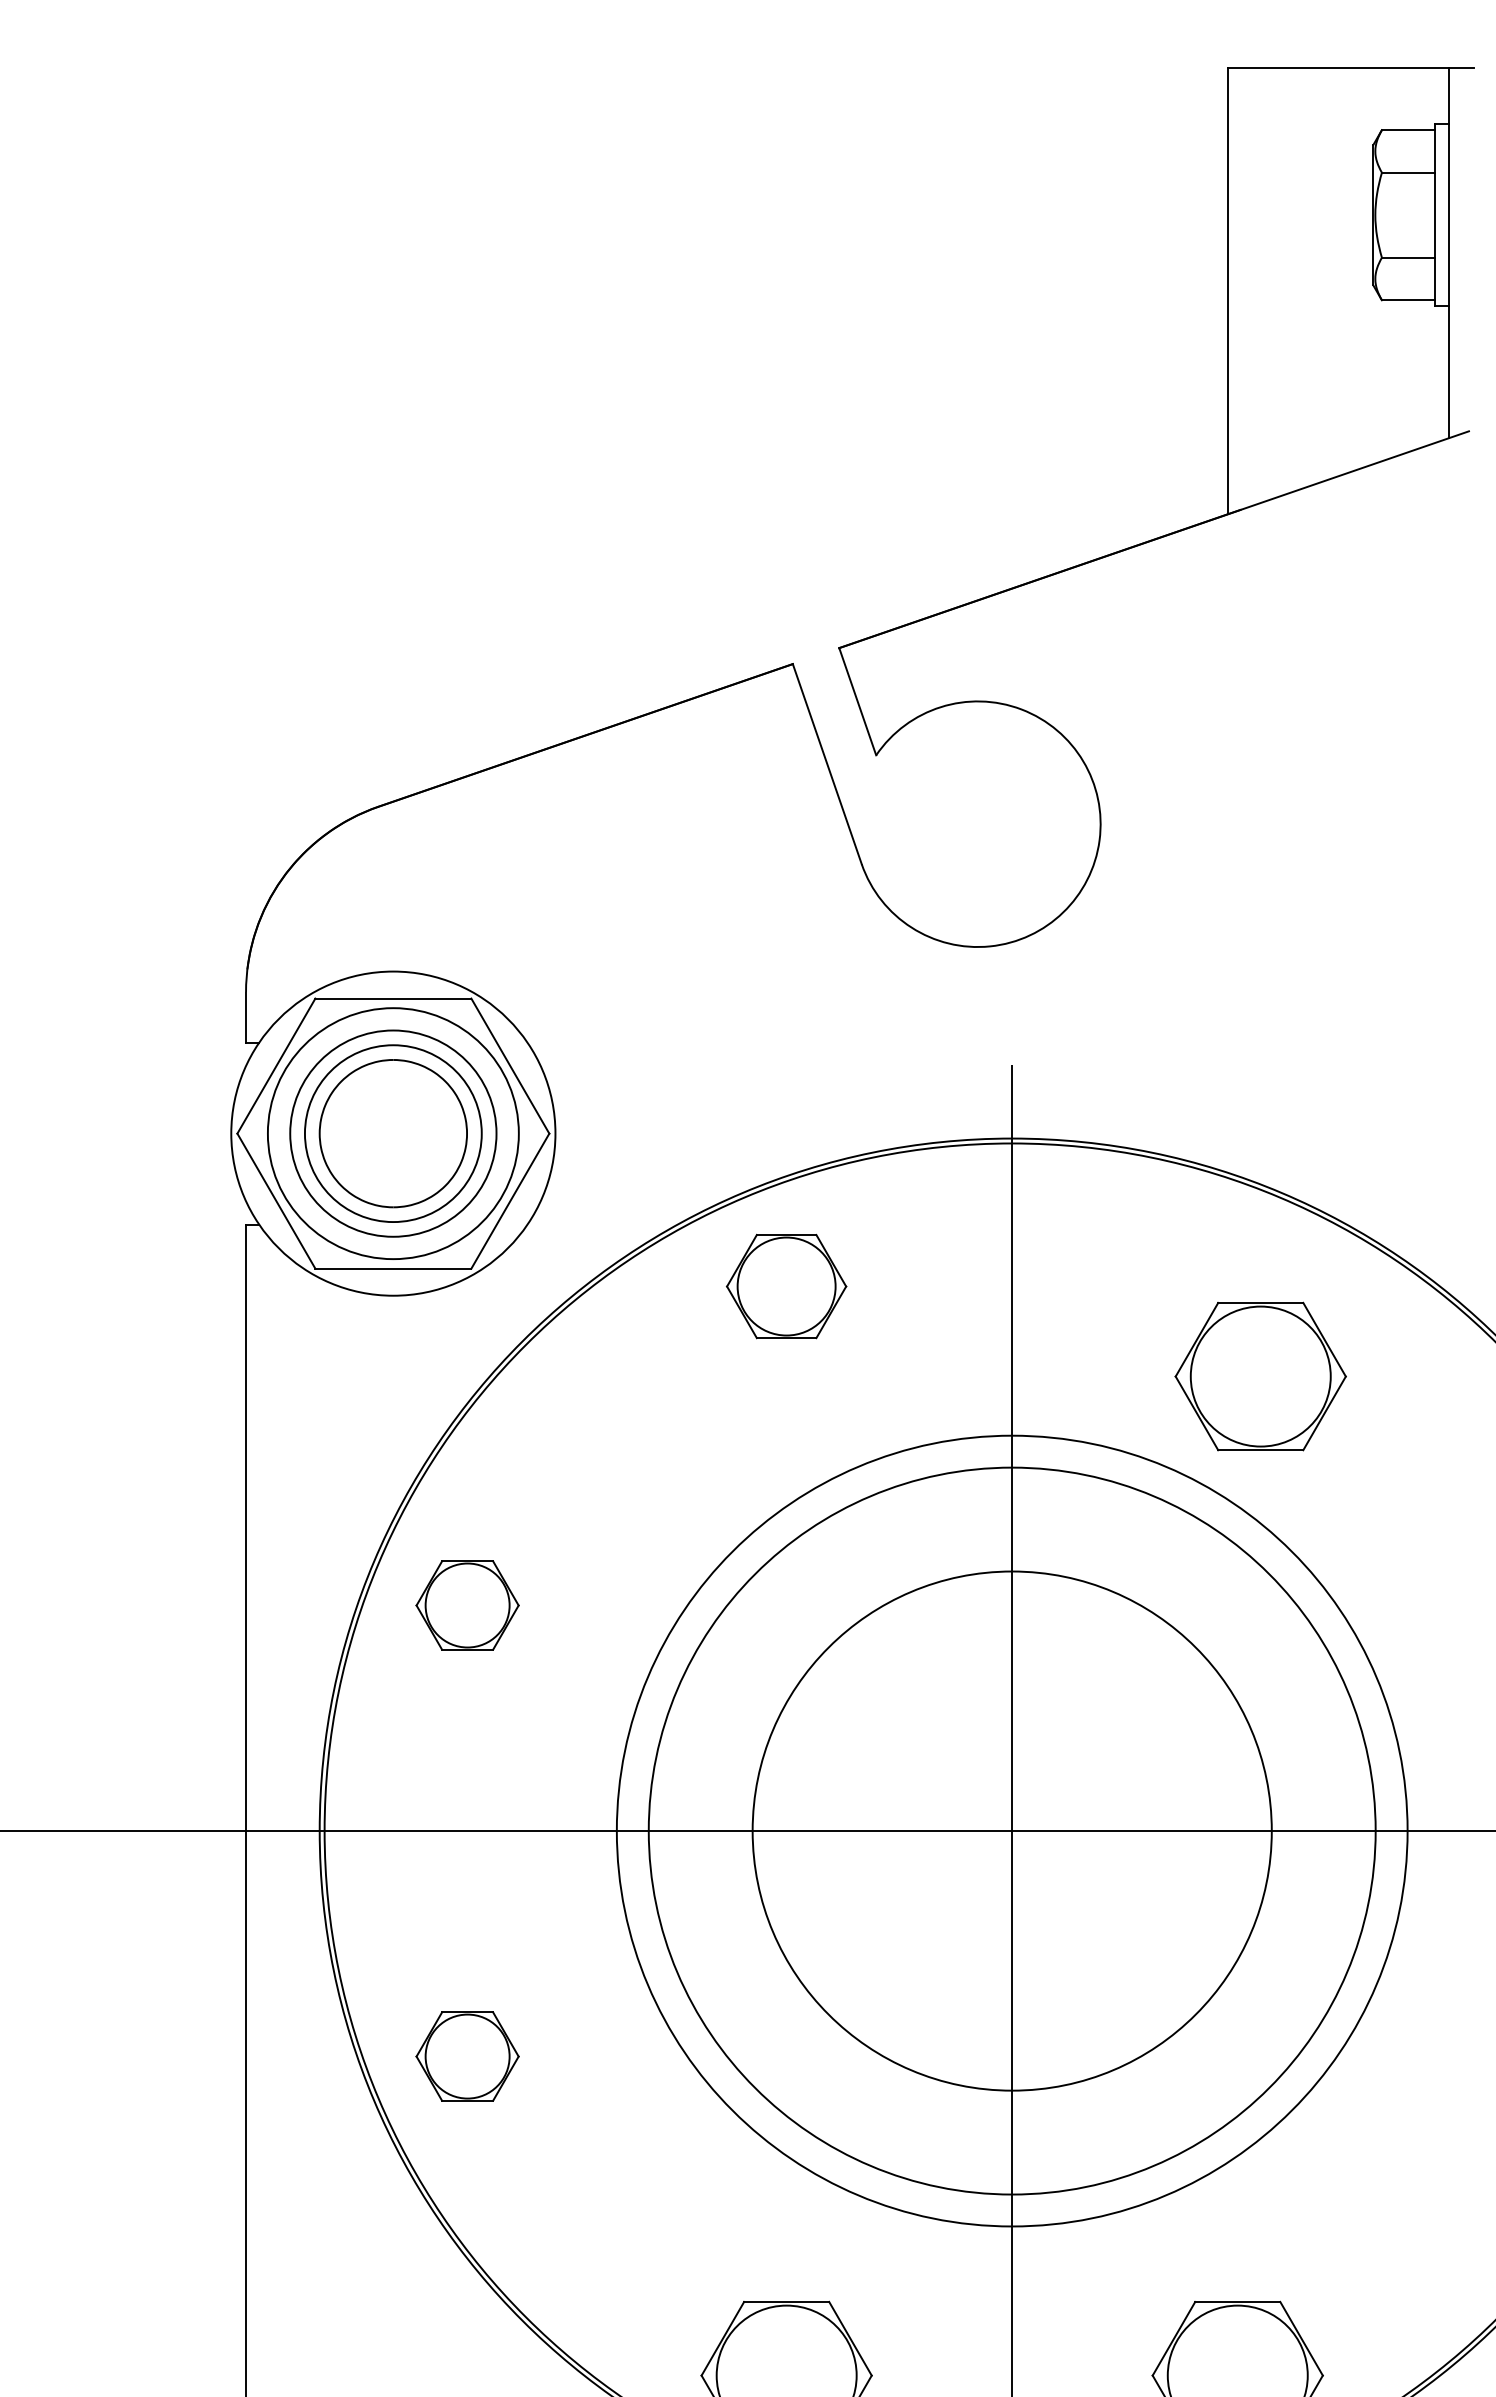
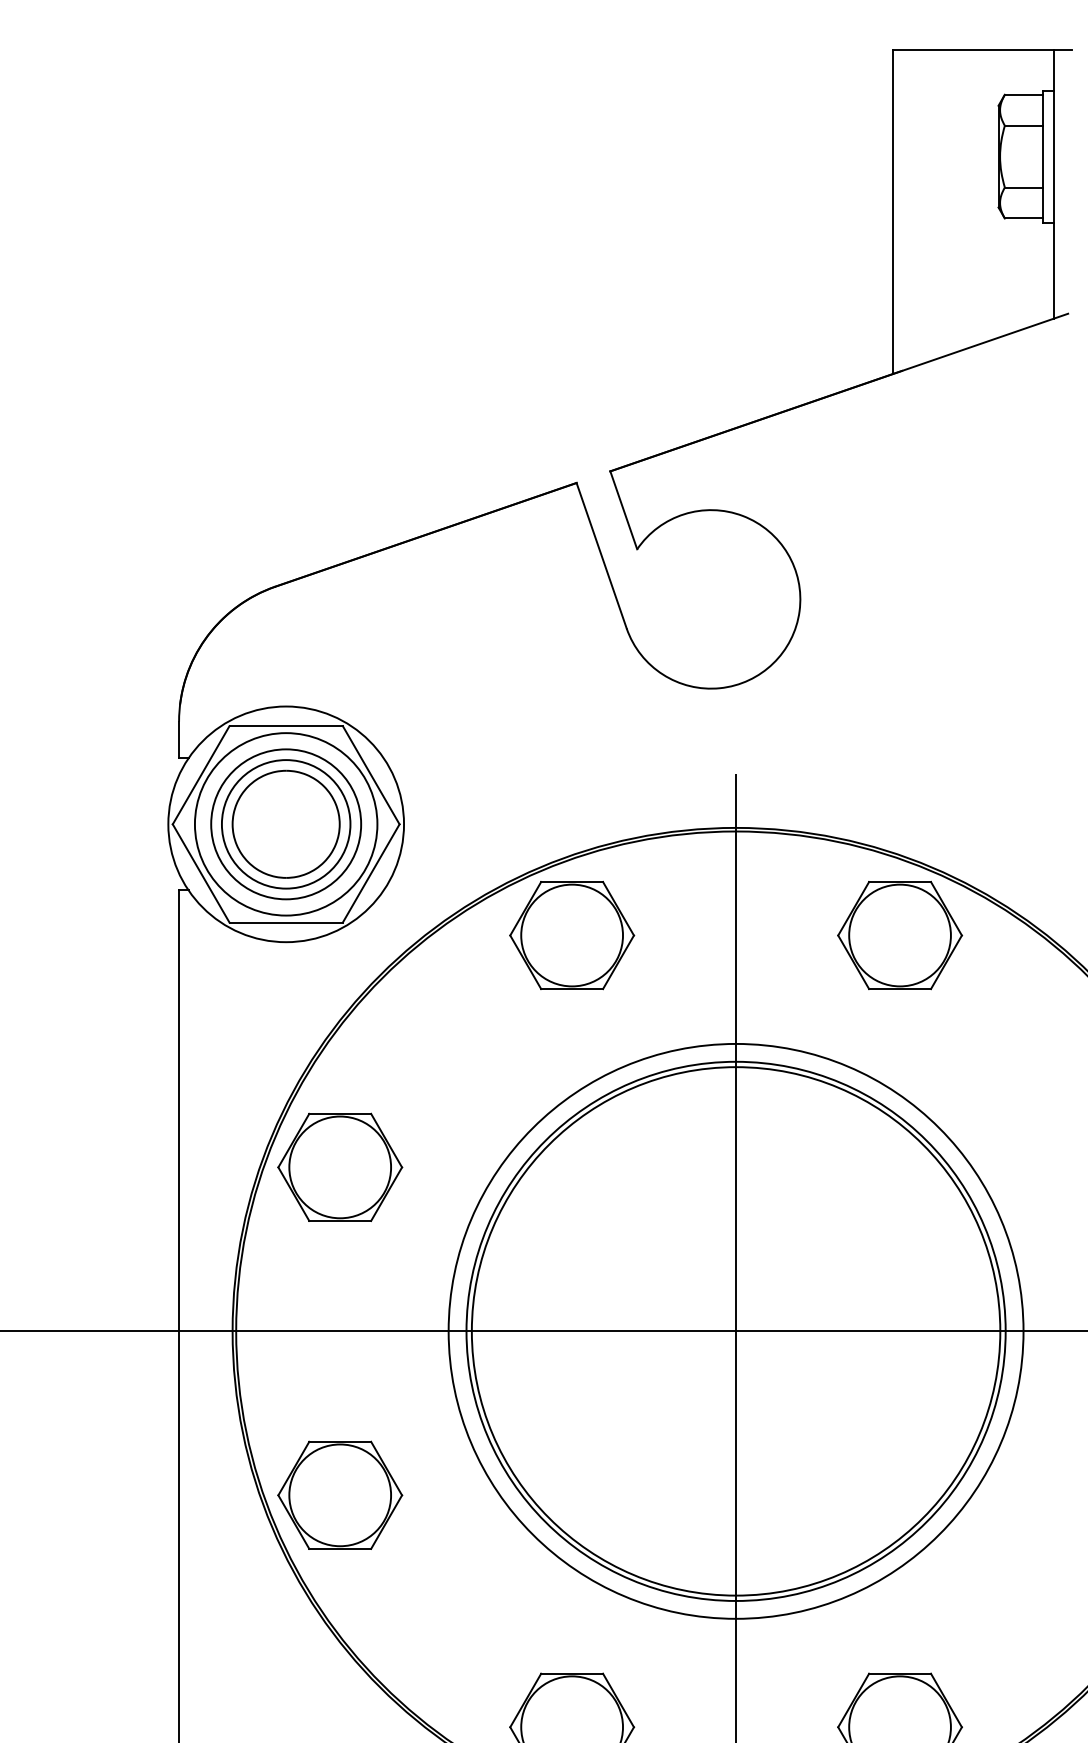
part: (786, 1286) -> (571, 935), size x1.43
part: (1260, 1376) -> (899, 935), moved
part: (467, 1605) -> (340, 1167), size x1.67
circle: (1012, 1830) -> (736, 1330), size x1.43
part: (467, 2056) -> (340, 1495), size x1.67

